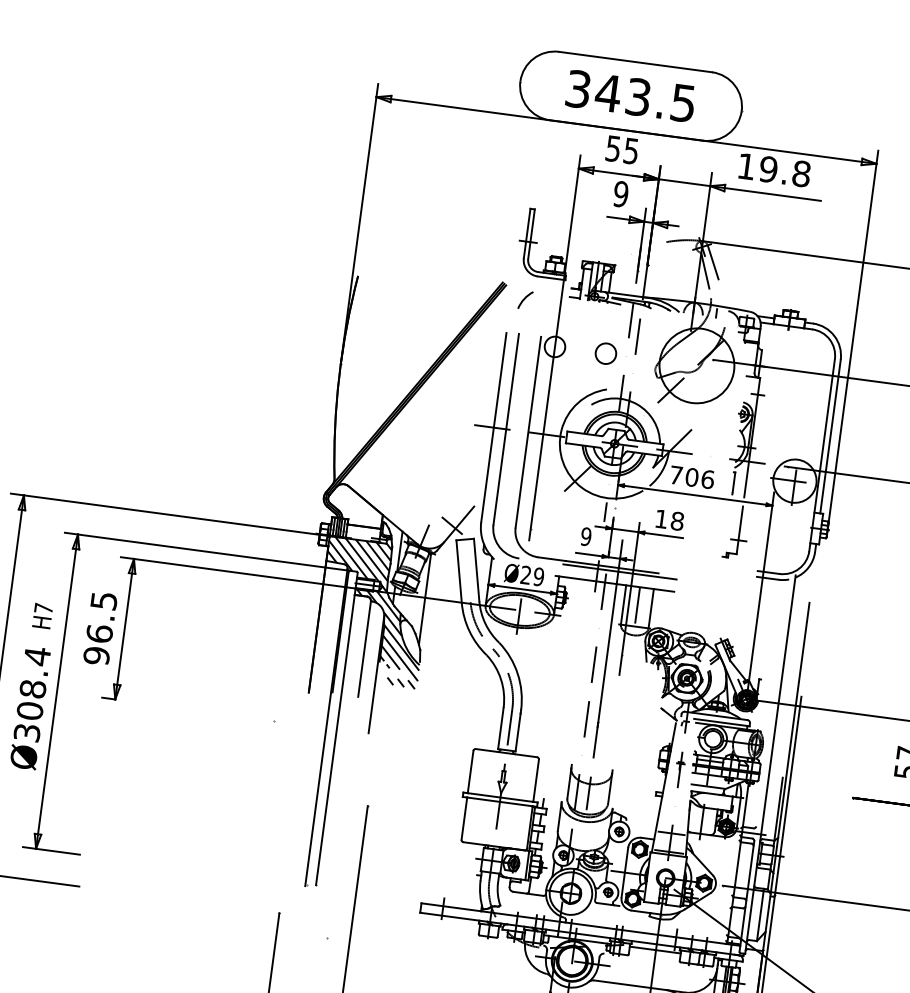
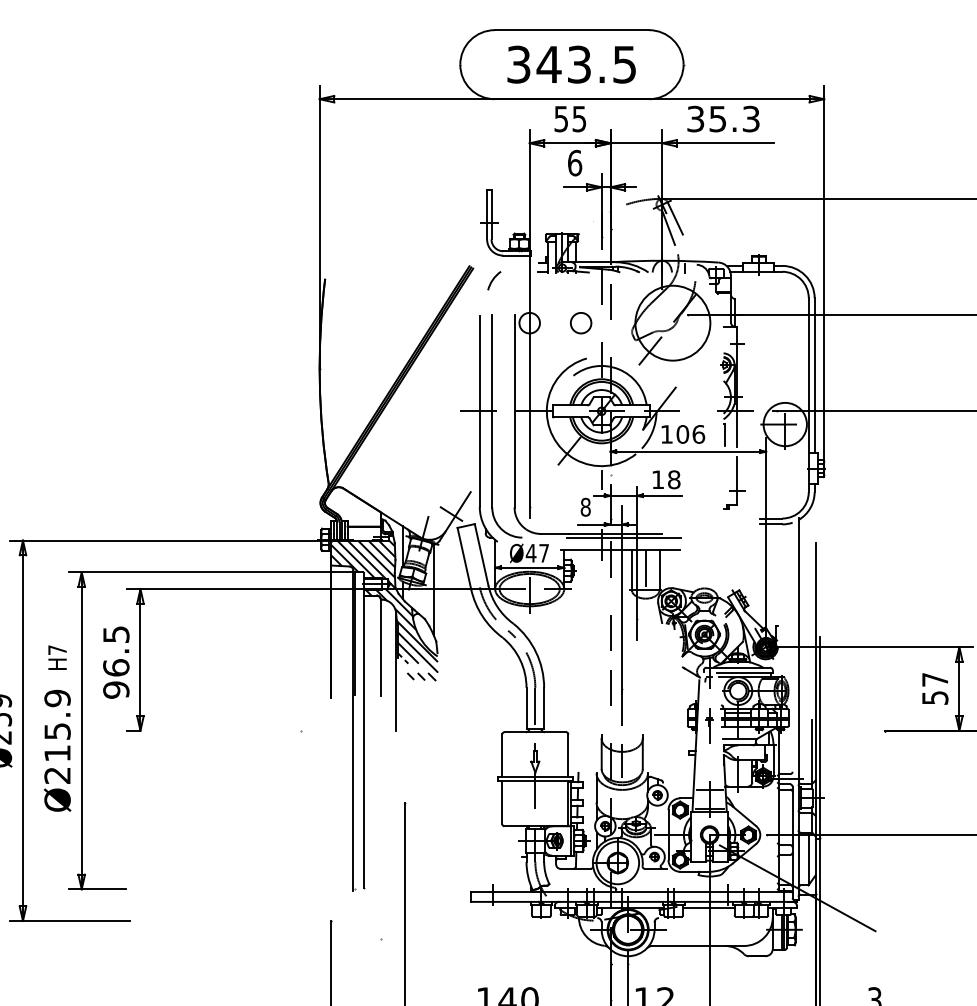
text: (774, 169) -> (723, 118), 19.8 -> 35.3
text: (620, 193) -> (574, 162), 9 -> 6
text: (675, 475) -> (666, 434), 706 -> 106
text: (585, 536) -> (585, 507), 9 -> 8
text: (532, 575) -> (537, 552), Ø29 -> Ø47
text: (32, 694) -> (57, 736), Ø308.4 -> Ø215.9

